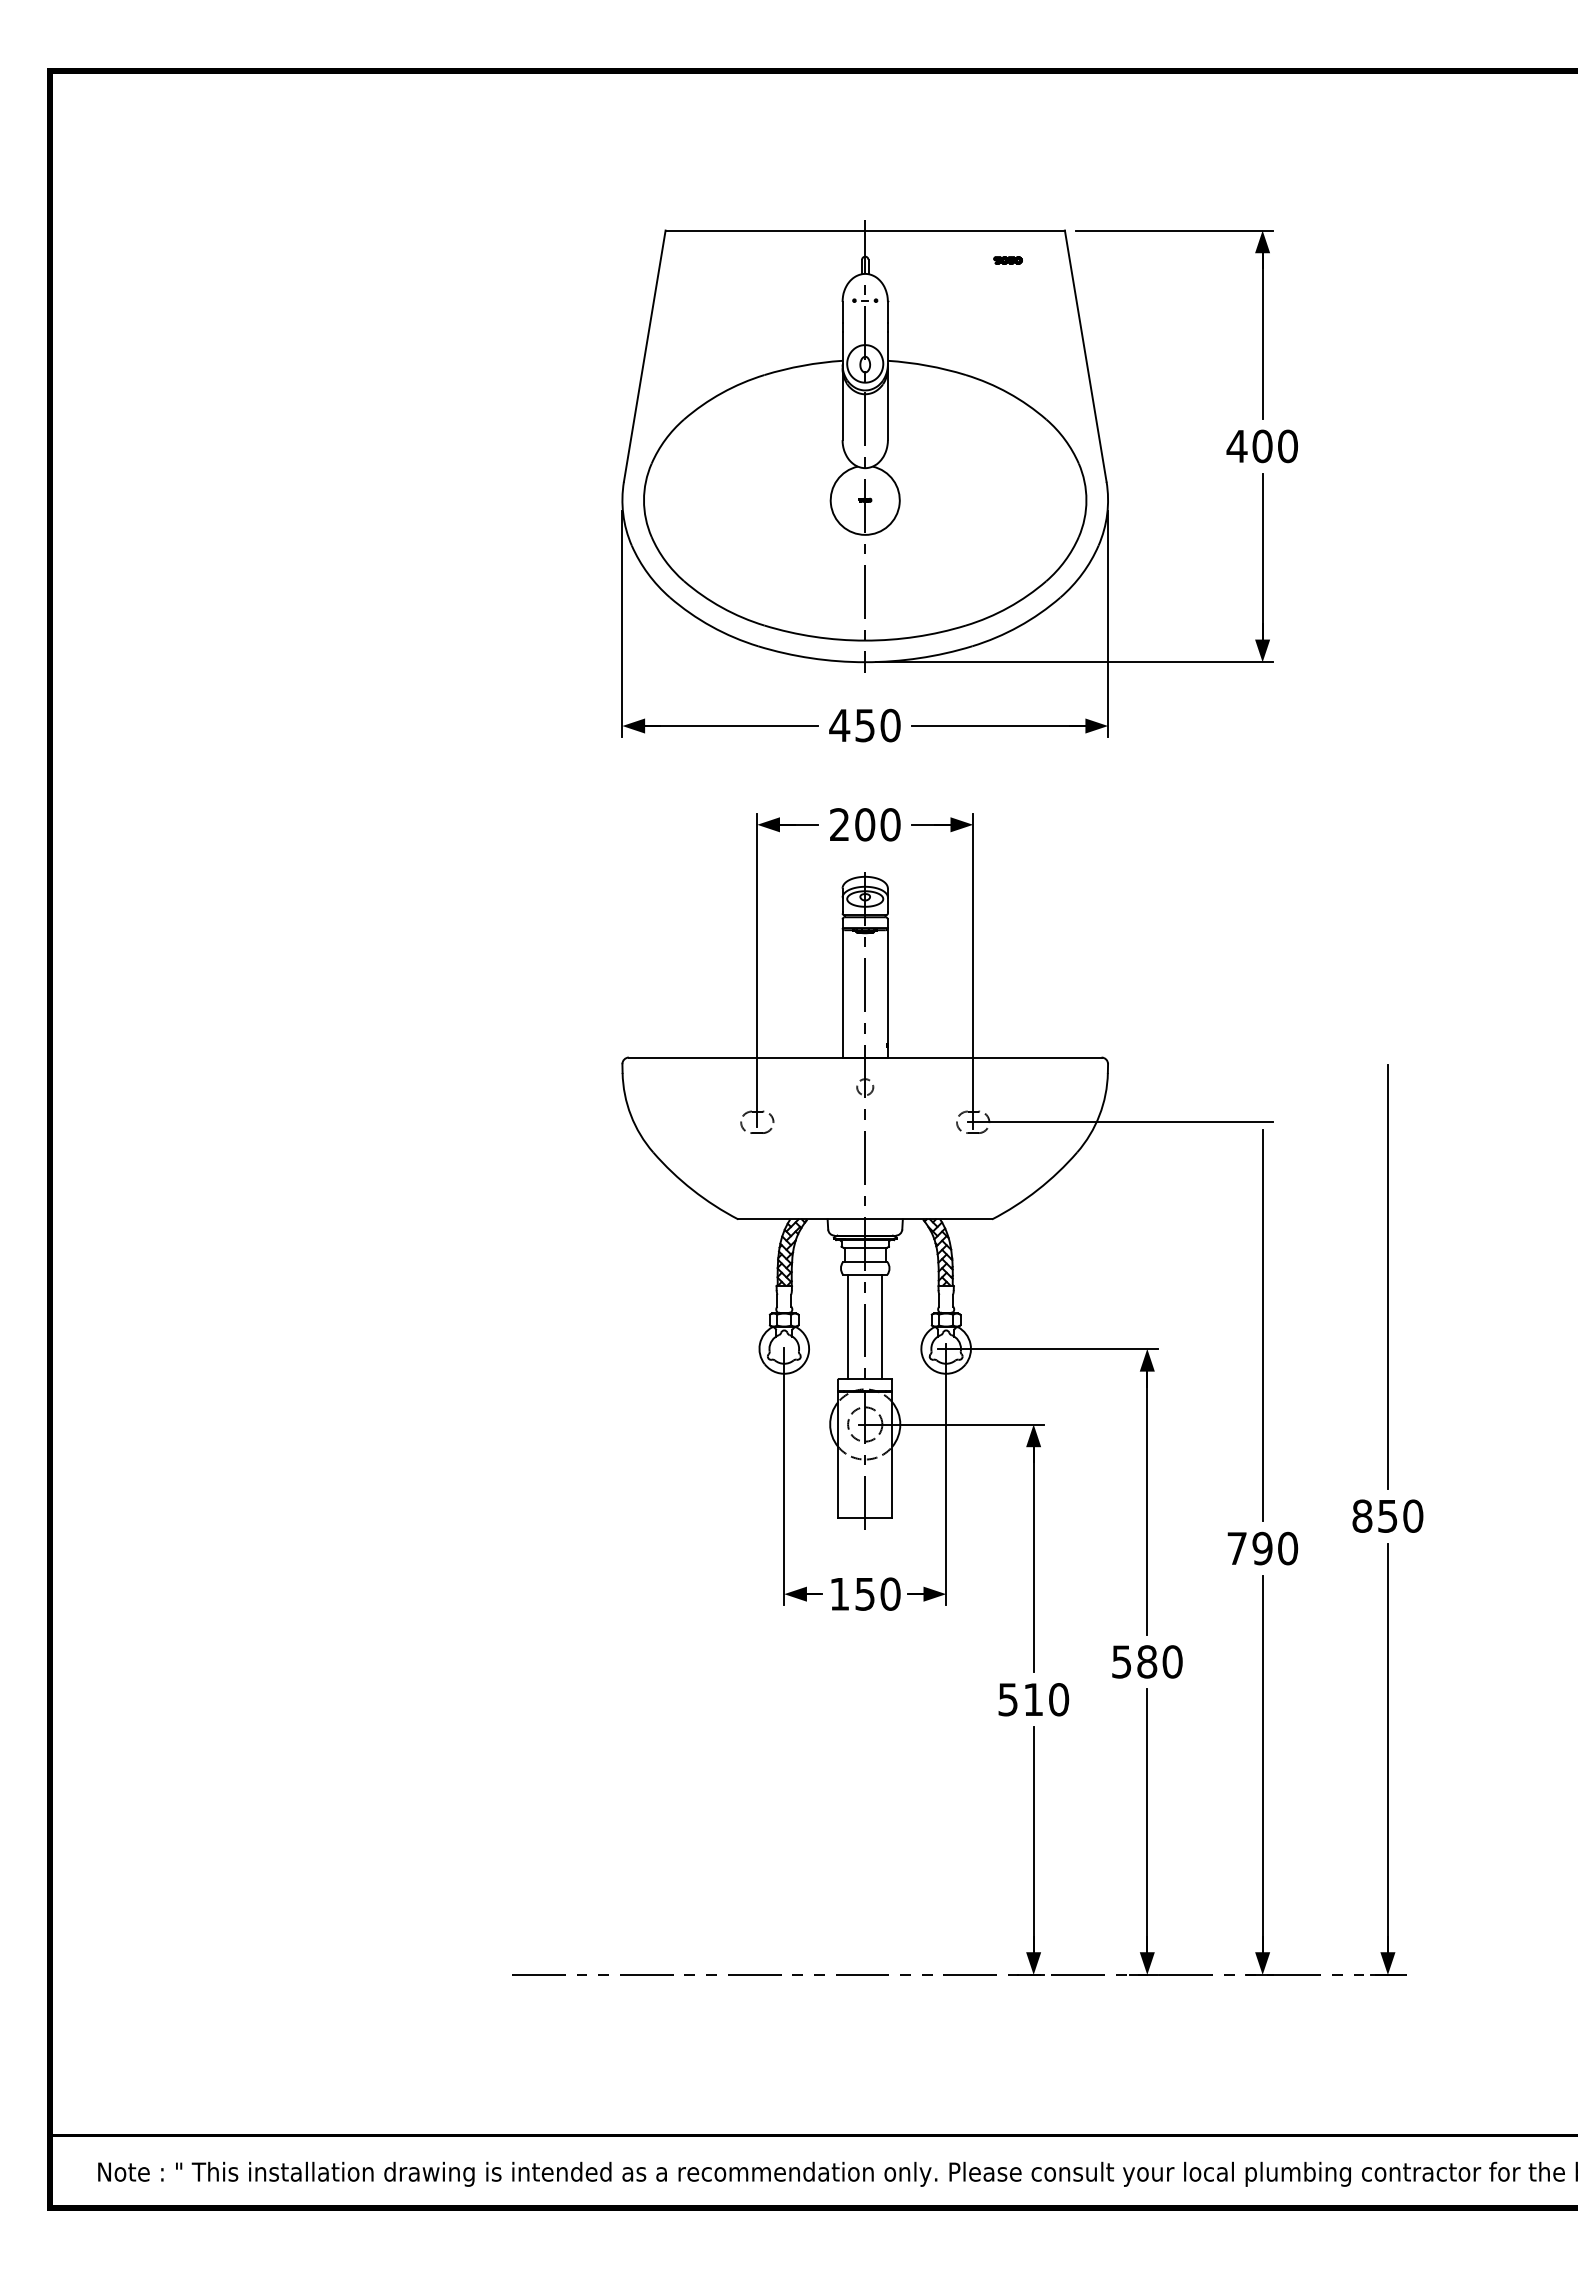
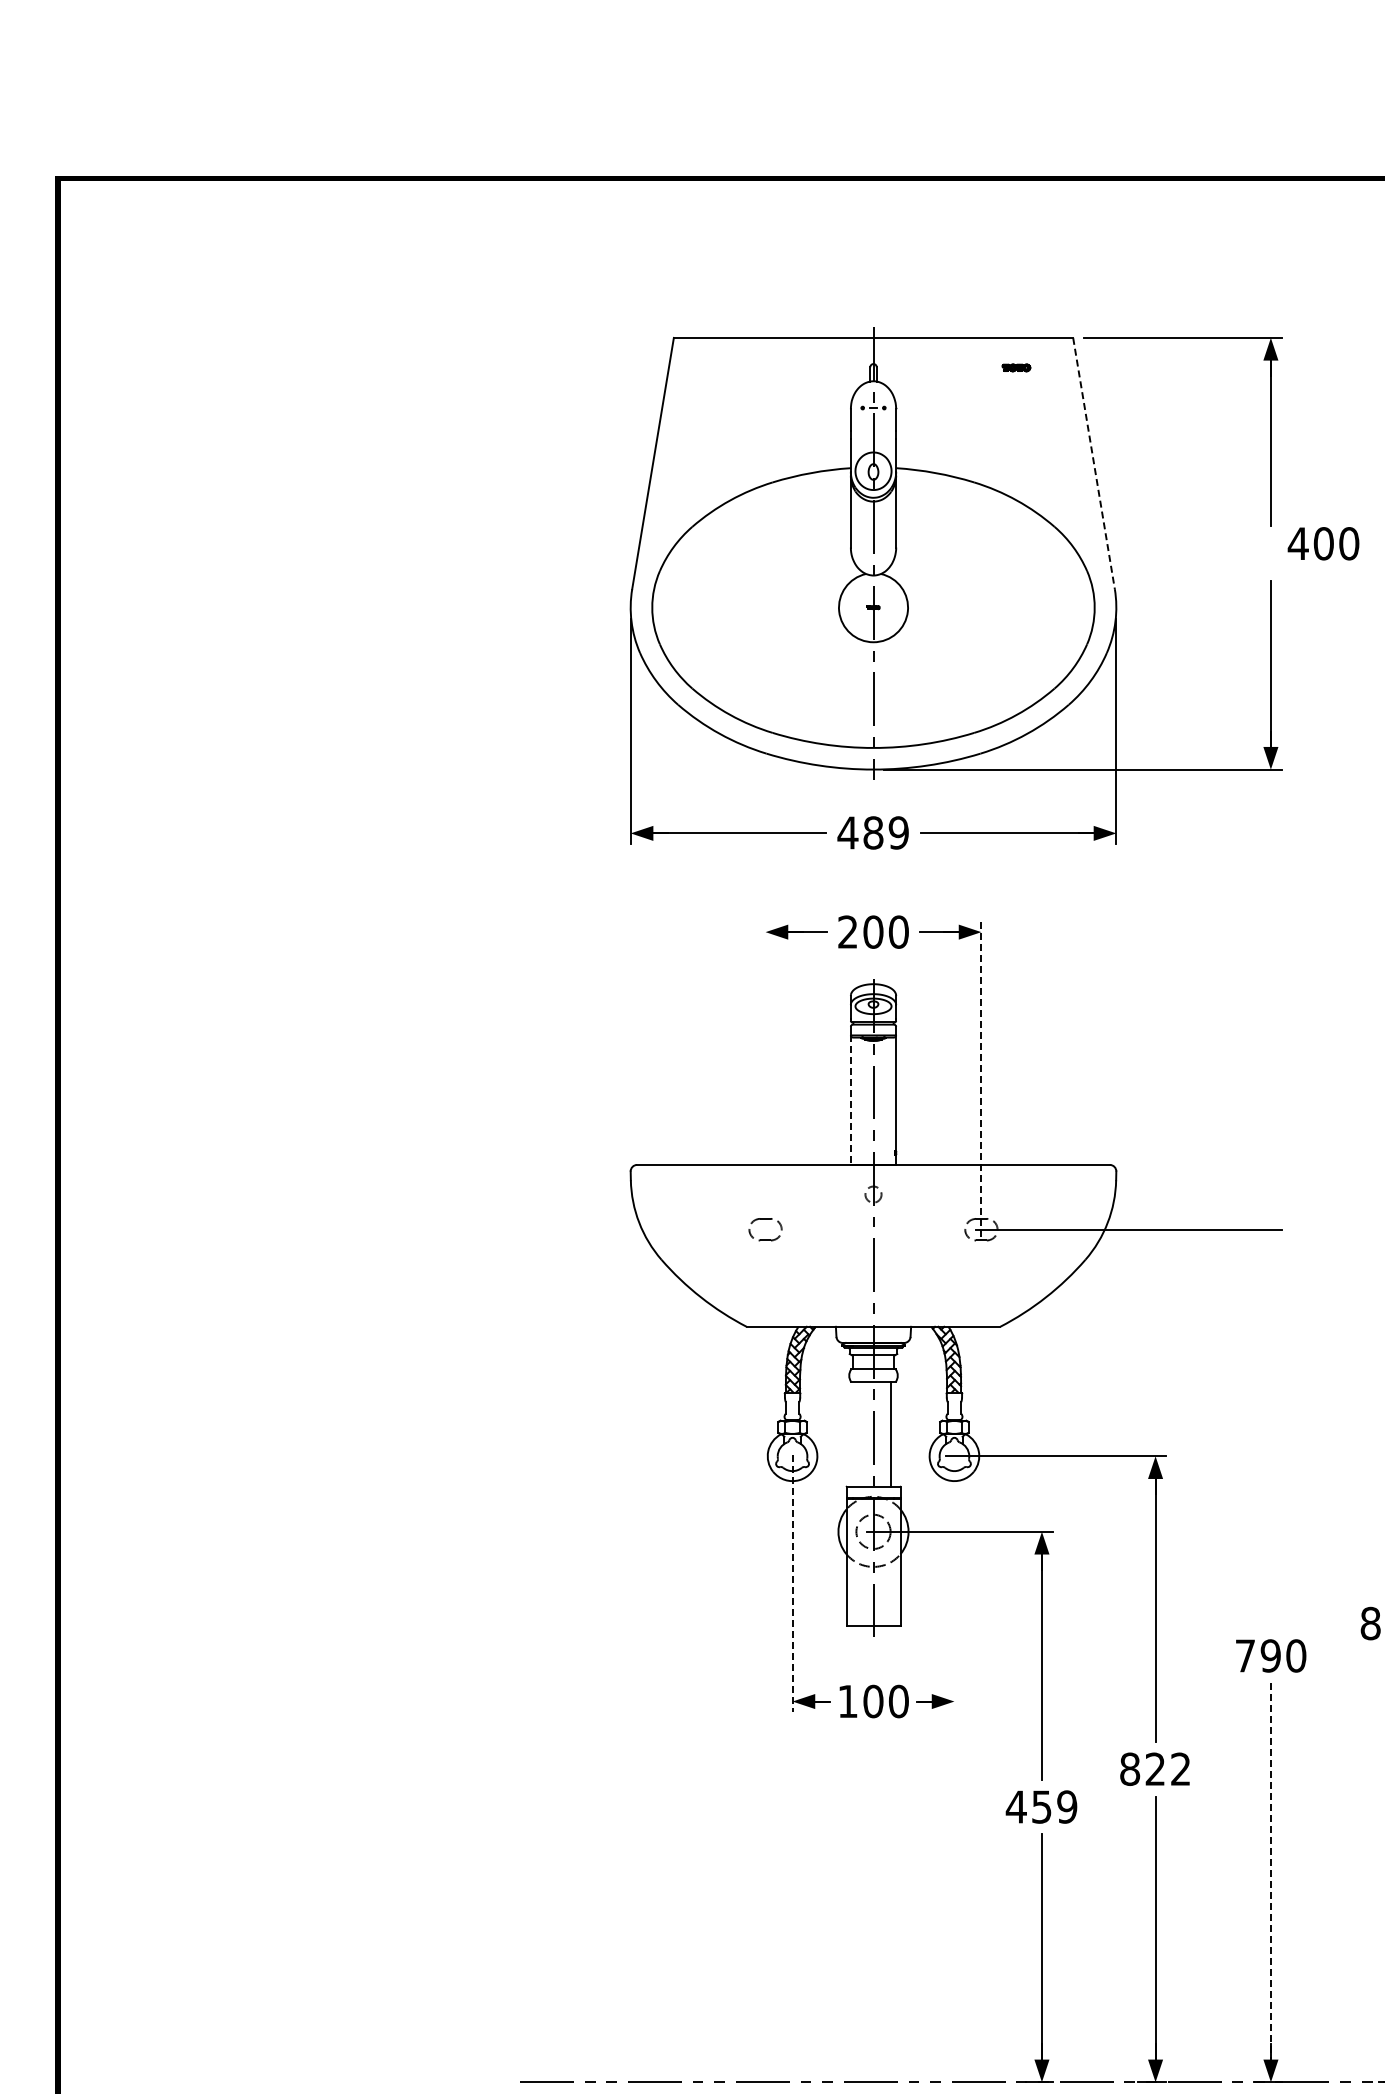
line: (1085, 356) -> (1093, 463), solid -> dashed
text: (1261, 446) -> (1322, 543), moved
text: (877, 725) -> (885, 832), 450 -> 489
line: (757, 970) -> (765, 1077), removed
line: (973, 971) -> (981, 1078), solid -> dashed
line: (842, 992) -> (850, 1099), solid -> dashed
line: (1262, 1325) -> (1270, 1432), removed
line: (848, 1326) -> (856, 1433), removed
line: (946, 1473) -> (954, 1580), removed
line: (784, 1476) -> (792, 1583), solid -> dashed
text: (865, 1593) -> (873, 1700), 150 -> 100
text: (1147, 1661) -> (1155, 1768), 580 -> 822
text: (1033, 1699) -> (1041, 1806), 510 -> 459
line: (1262, 1771) -> (1270, 1878), solid -> dashed

